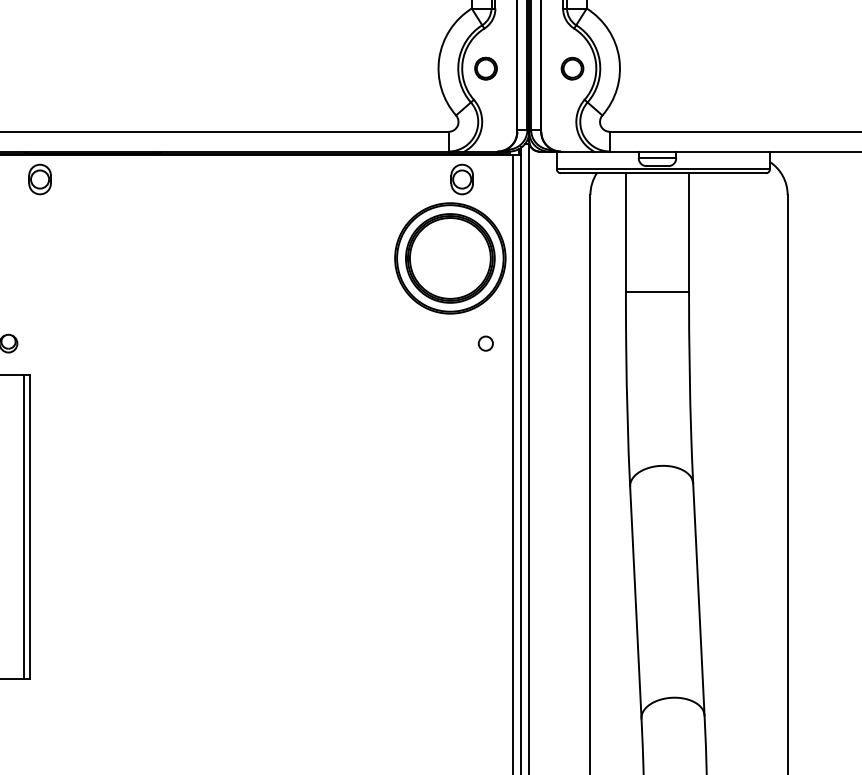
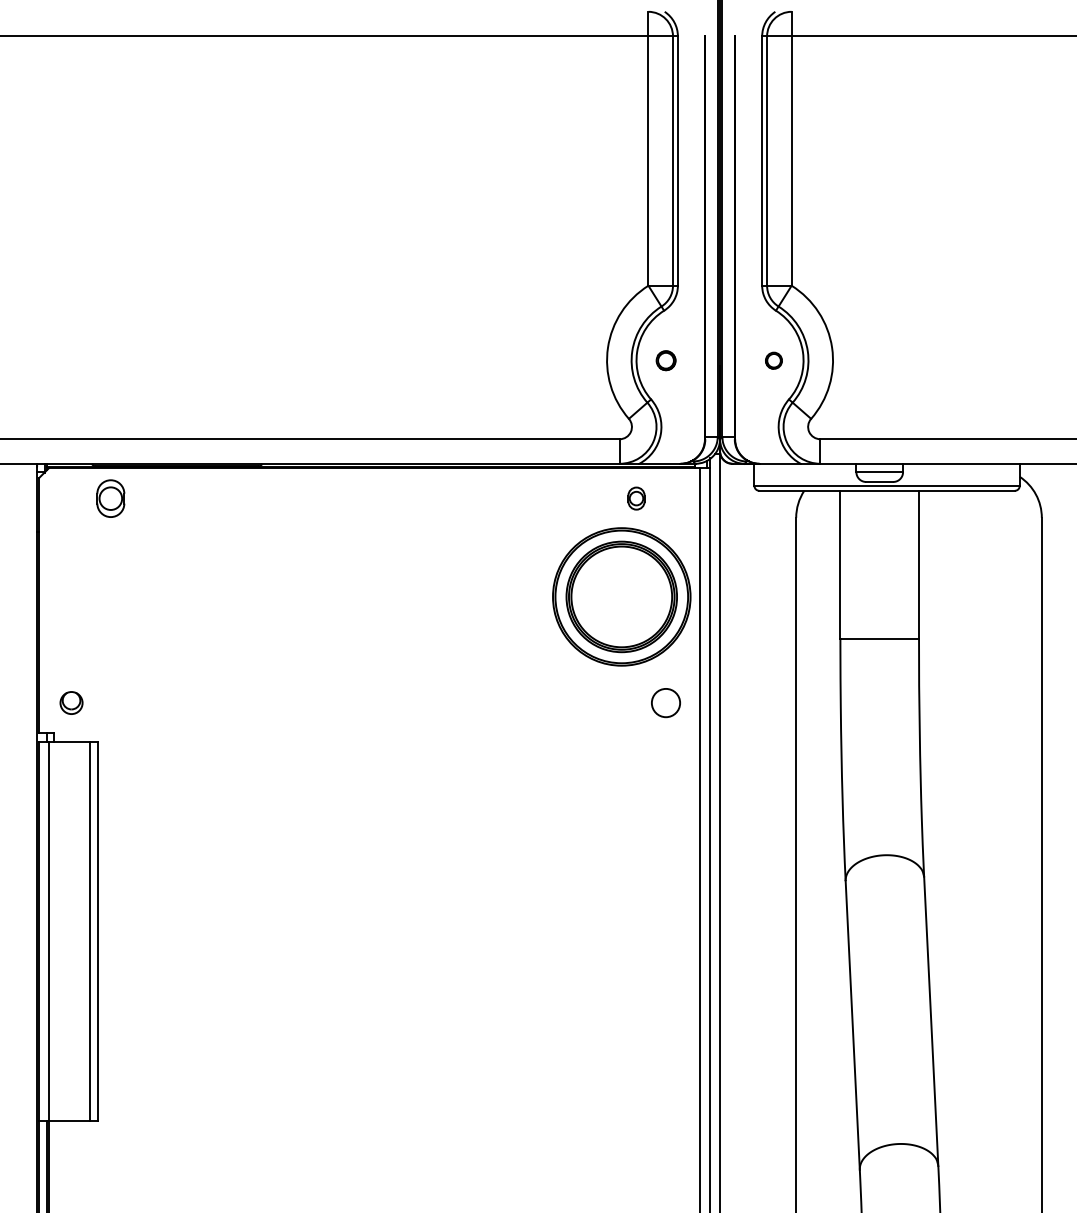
part: (485, 68) -> (665, 360), size x0.7
part: (572, 68) -> (773, 360), size x0.6
part: (462, 179) -> (636, 498), size x0.6
circle: (485, 343) -> (665, 702), size x1.6

